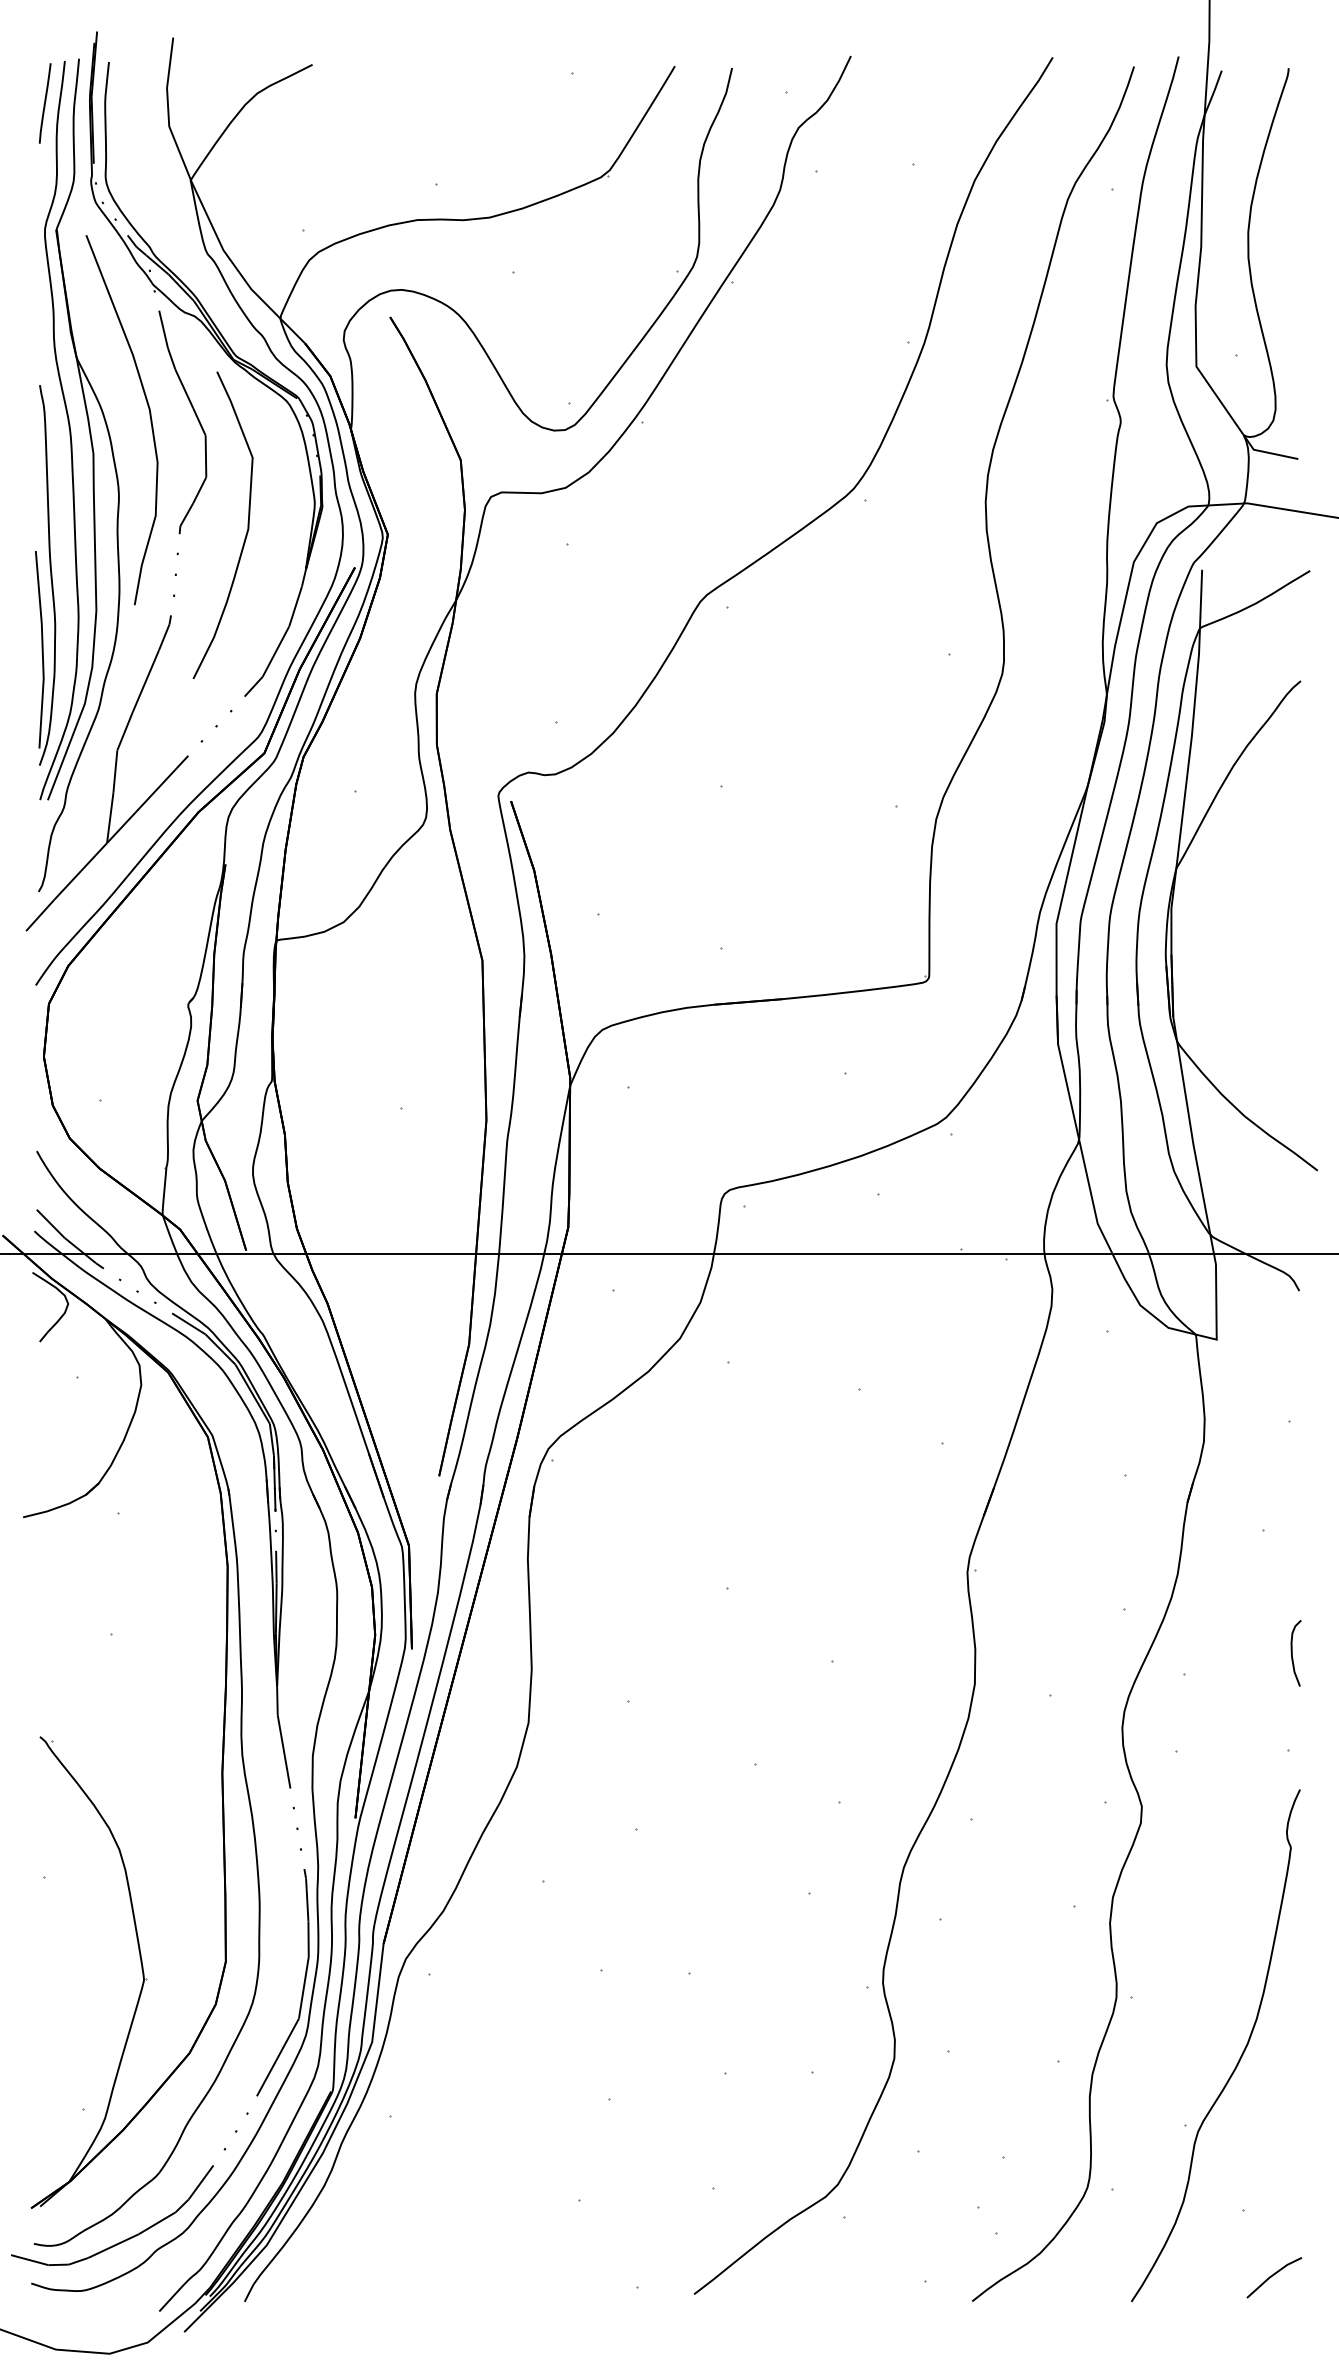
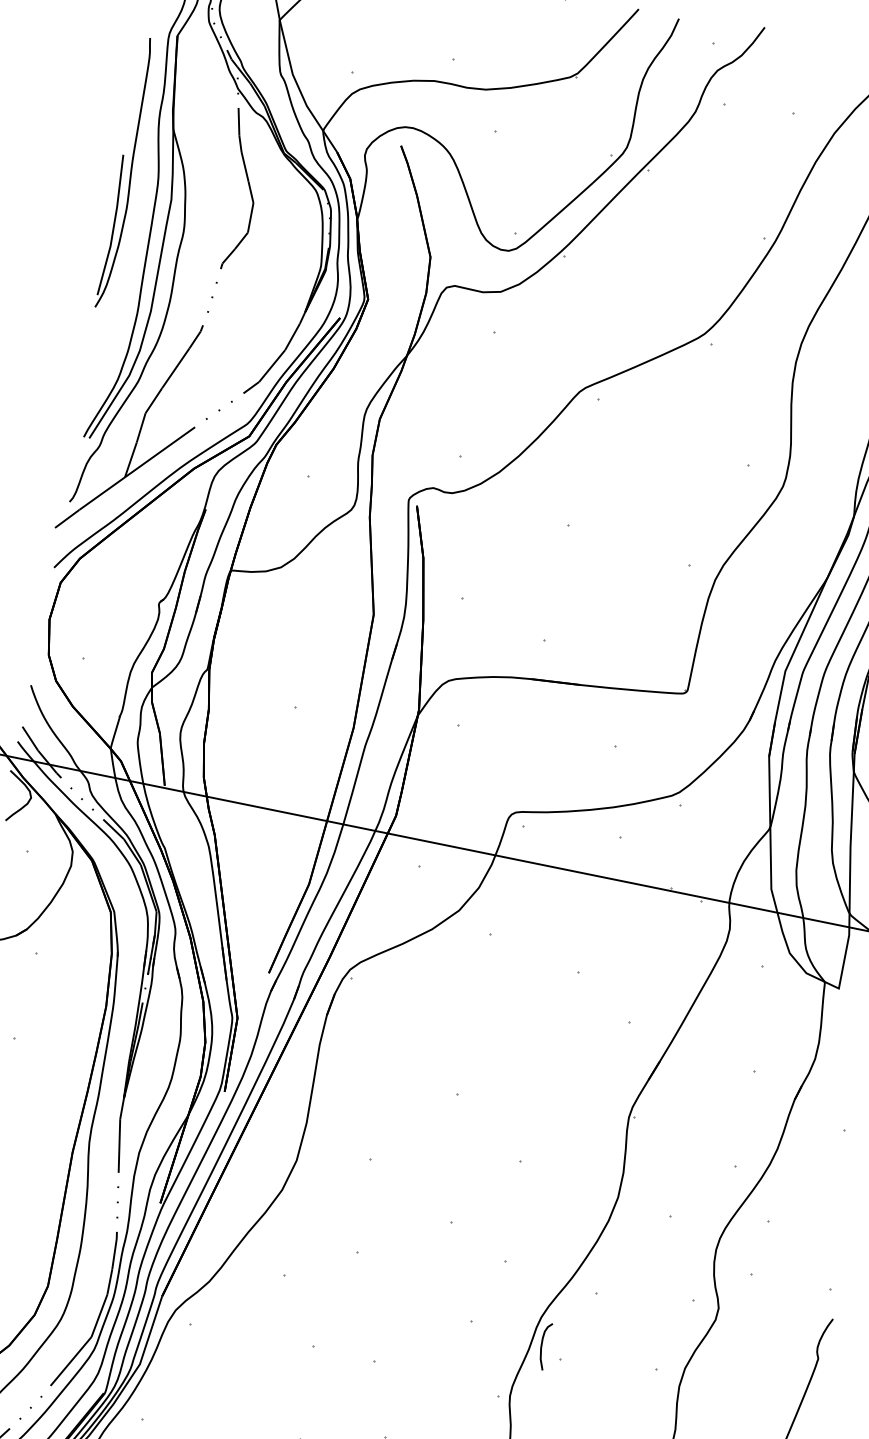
curve: (149, 416) -> (216, 181), removed
curve: (247, 524) -> (270, 272), removed
part: (45, 575) -> (126, 173), moved
curve: (1292, 1653) -> (541, 1345), moved

